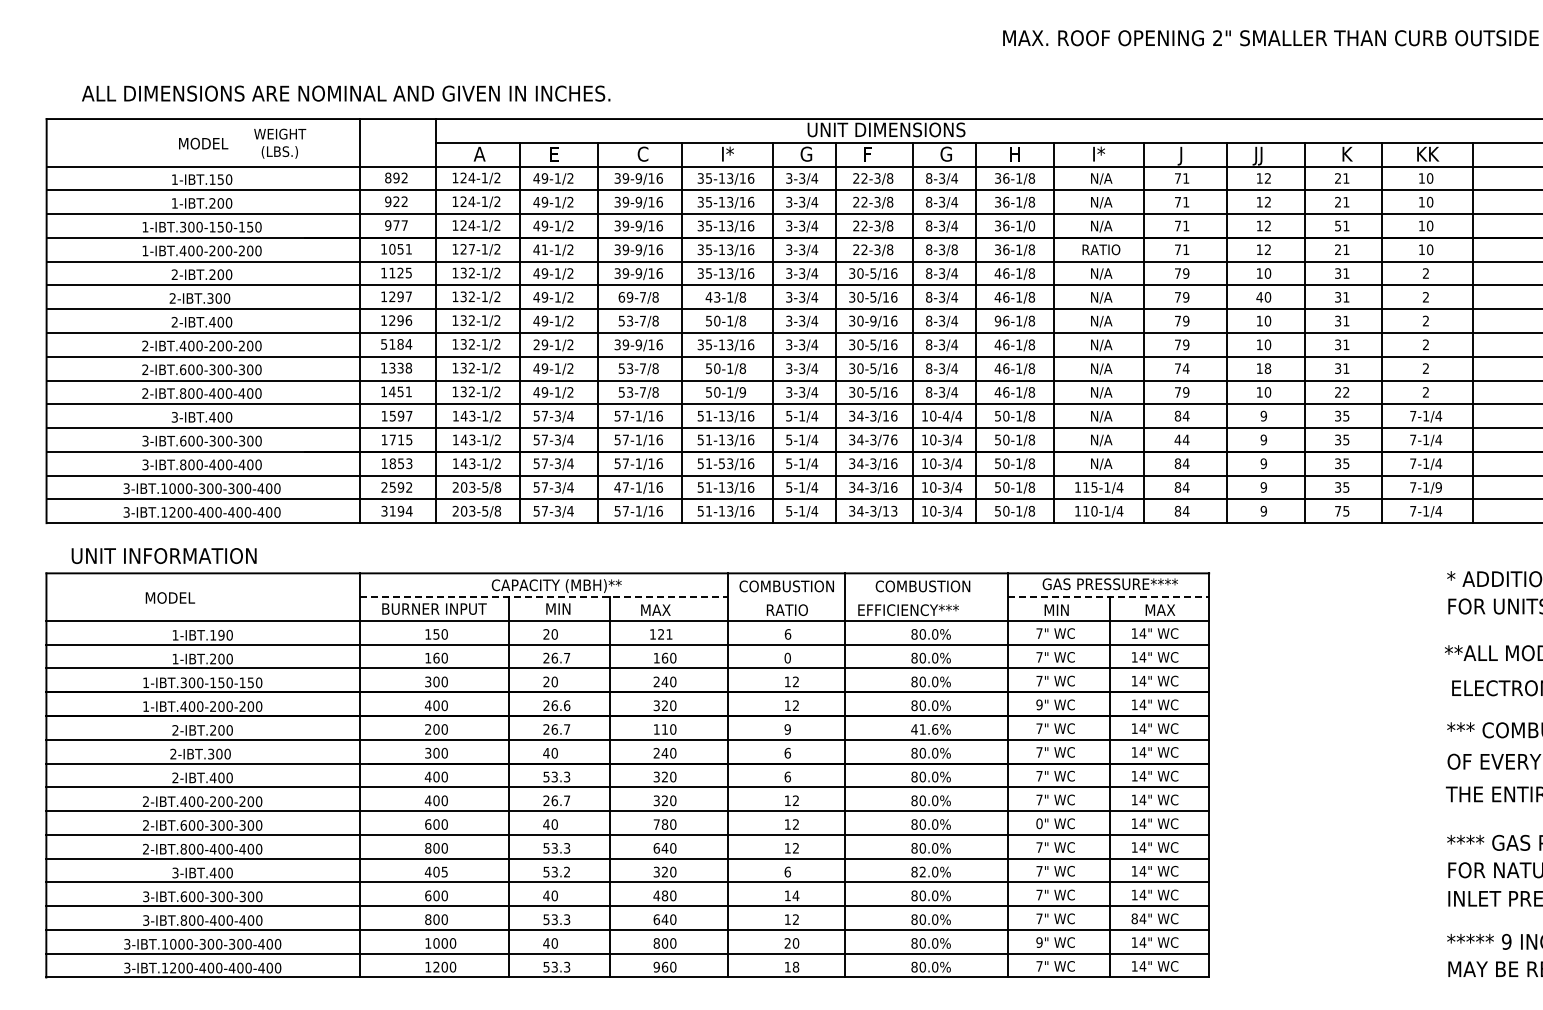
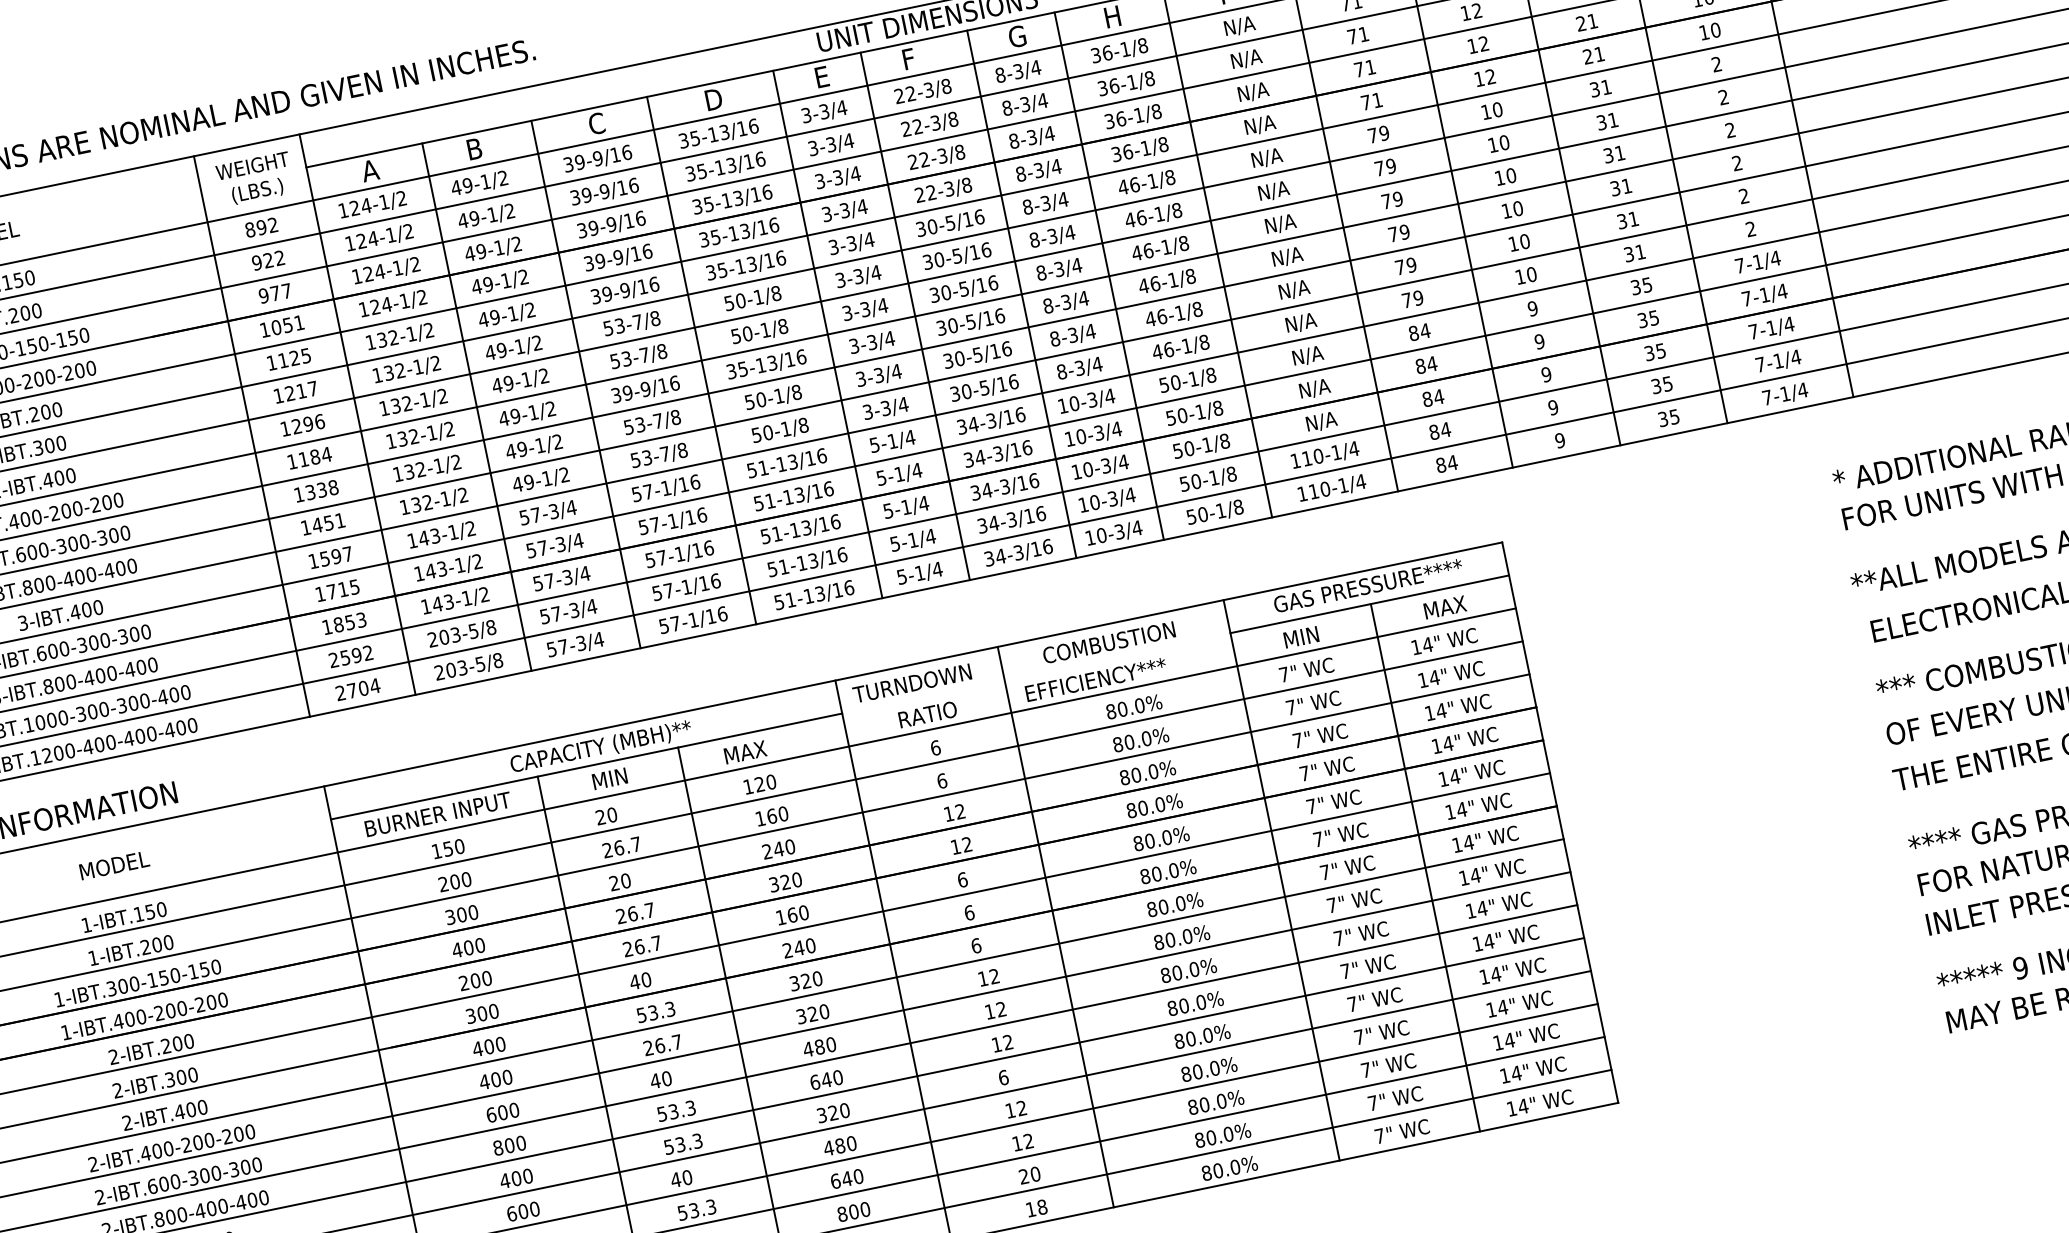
text: (280, 143) -> (255, 178), moved
text: (554, 153) -> (473, 148), E -> B
text: (728, 153) -> (715, 98), I* -> D
text: (806, 153) -> (823, 75), G -> E
text: (1338, 225) -> (1581, 22), 51 -> 21
text: (1031, 226) -> (1156, 112), 36-1/0 -> 36-1/8
text: (471, 249) -> (386, 305), 127-1/2 -> 124-1/2
text: (544, 249) -> (487, 284), 41-1/2 -> 49-1/2
text: (954, 249) -> (1056, 166), 8-3/8 -> 8-3/4
text: (1101, 250) -> (1260, 125), RATIO -> N/A
text: (400, 296) -> (301, 390), 1297 -> 1217
text: (625, 297) -> (613, 327), 69-7/8 -> 53-7/8
text: (712, 297) -> (734, 302), 43-1/8 -> 50-1/8
text: (1259, 297) -> (1492, 145), 40 -> 10
text: (873, 320) -> (964, 288), 30-9/16 -> 30-5/16
text: (997, 320) -> (1136, 252), 96-1/8 -> 46-1/8
text: (384, 344) -> (292, 461), 5184 -> 1184
text: (536, 344) -> (503, 418), 29-1/2 -> 49-1/2
text: (1185, 368) -> (1410, 265), 74 -> 79
text: (1267, 368) -> (1524, 241), 18 -> 10
text: (742, 392) -> (803, 425), 50-1/9 -> 50-1/8
text: (1342, 392) -> (1635, 253), 22 -> 31
text: (945, 415) -> (1091, 399), 10-4/4 -> 10-3/4
text: (885, 439) -> (1014, 449), 34-3/76 -> 34-3/16
text: (1177, 439) -> (1419, 365), 44 -> 84
text: (721, 463) -> (794, 530), 51-53/16 -> 51-13/16
text: (617, 487) -> (657, 593), 47-1/16 -> 57-1/16
text: (1094, 487) -> (1318, 456), 115-1/4 -> 110-1/4
text: (1438, 487) -> (1795, 357), 7-1/9 -> 7-1/4
text: (894, 510) -> (1047, 545), 34-3/13 -> 34-3/16
text: (1338, 510) -> (1663, 418), 75 -> 35
text: (392, 511) -> (351, 691), 3194 -> 2704
text: (785, 586) -> (918, 682), COMBUSTION -> TURNDOWN
text: (169, 597) -> (113, 865), moved
line: (544, 597) -> (587, 766), dashed -> solid
line: (1109, 597) -> (1370, 604), dashed -> solid
text: (669, 634) -> (771, 782), 121 -> 120
text: (221, 635) -> (150, 912), 1-IBT.190 -> 1-IBT.150
text: (432, 657) -> (449, 882), 160 -> 200
text: (787, 657) -> (941, 780), 0 -> 6
text: (1039, 704) -> (1304, 773), 9" -> 7"
text: (567, 705) -> (650, 909), 26.6 -> 26.7
text: (664, 729) -> (791, 915), 110 -> 160
text: (787, 729) -> (962, 880), 9 -> 6
text: (924, 729) -> (1152, 840), 41.6% -> 80.0%
text: (1039, 823) -> (1338, 938), 0" -> 7"
text: (656, 824) -> (807, 1049), 780 -> 480
text: (444, 871) -> (527, 1175), 405 -> 400
text: (922, 871) -> (1190, 1038), 82.0% -> 80.0%
text: (567, 872) -> (698, 1141), 53.2 -> 53.3
text: (795, 895) -> (1021, 1107), 14 -> 12
text: (1134, 918) -> (1497, 1042), 84" -> 14"
text: (1039, 942) -> (1372, 1103), 9" -> 7"

